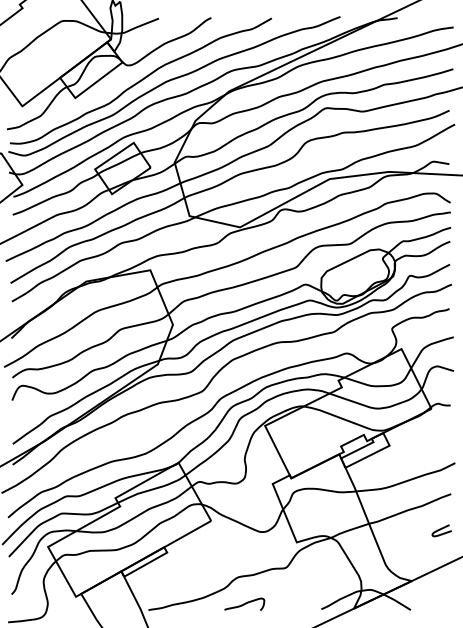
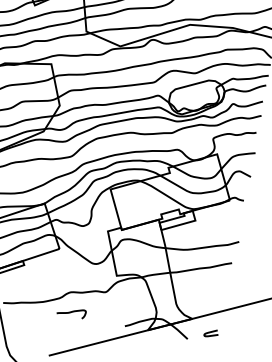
curve: (441, 529) -> (211, 332), moved

